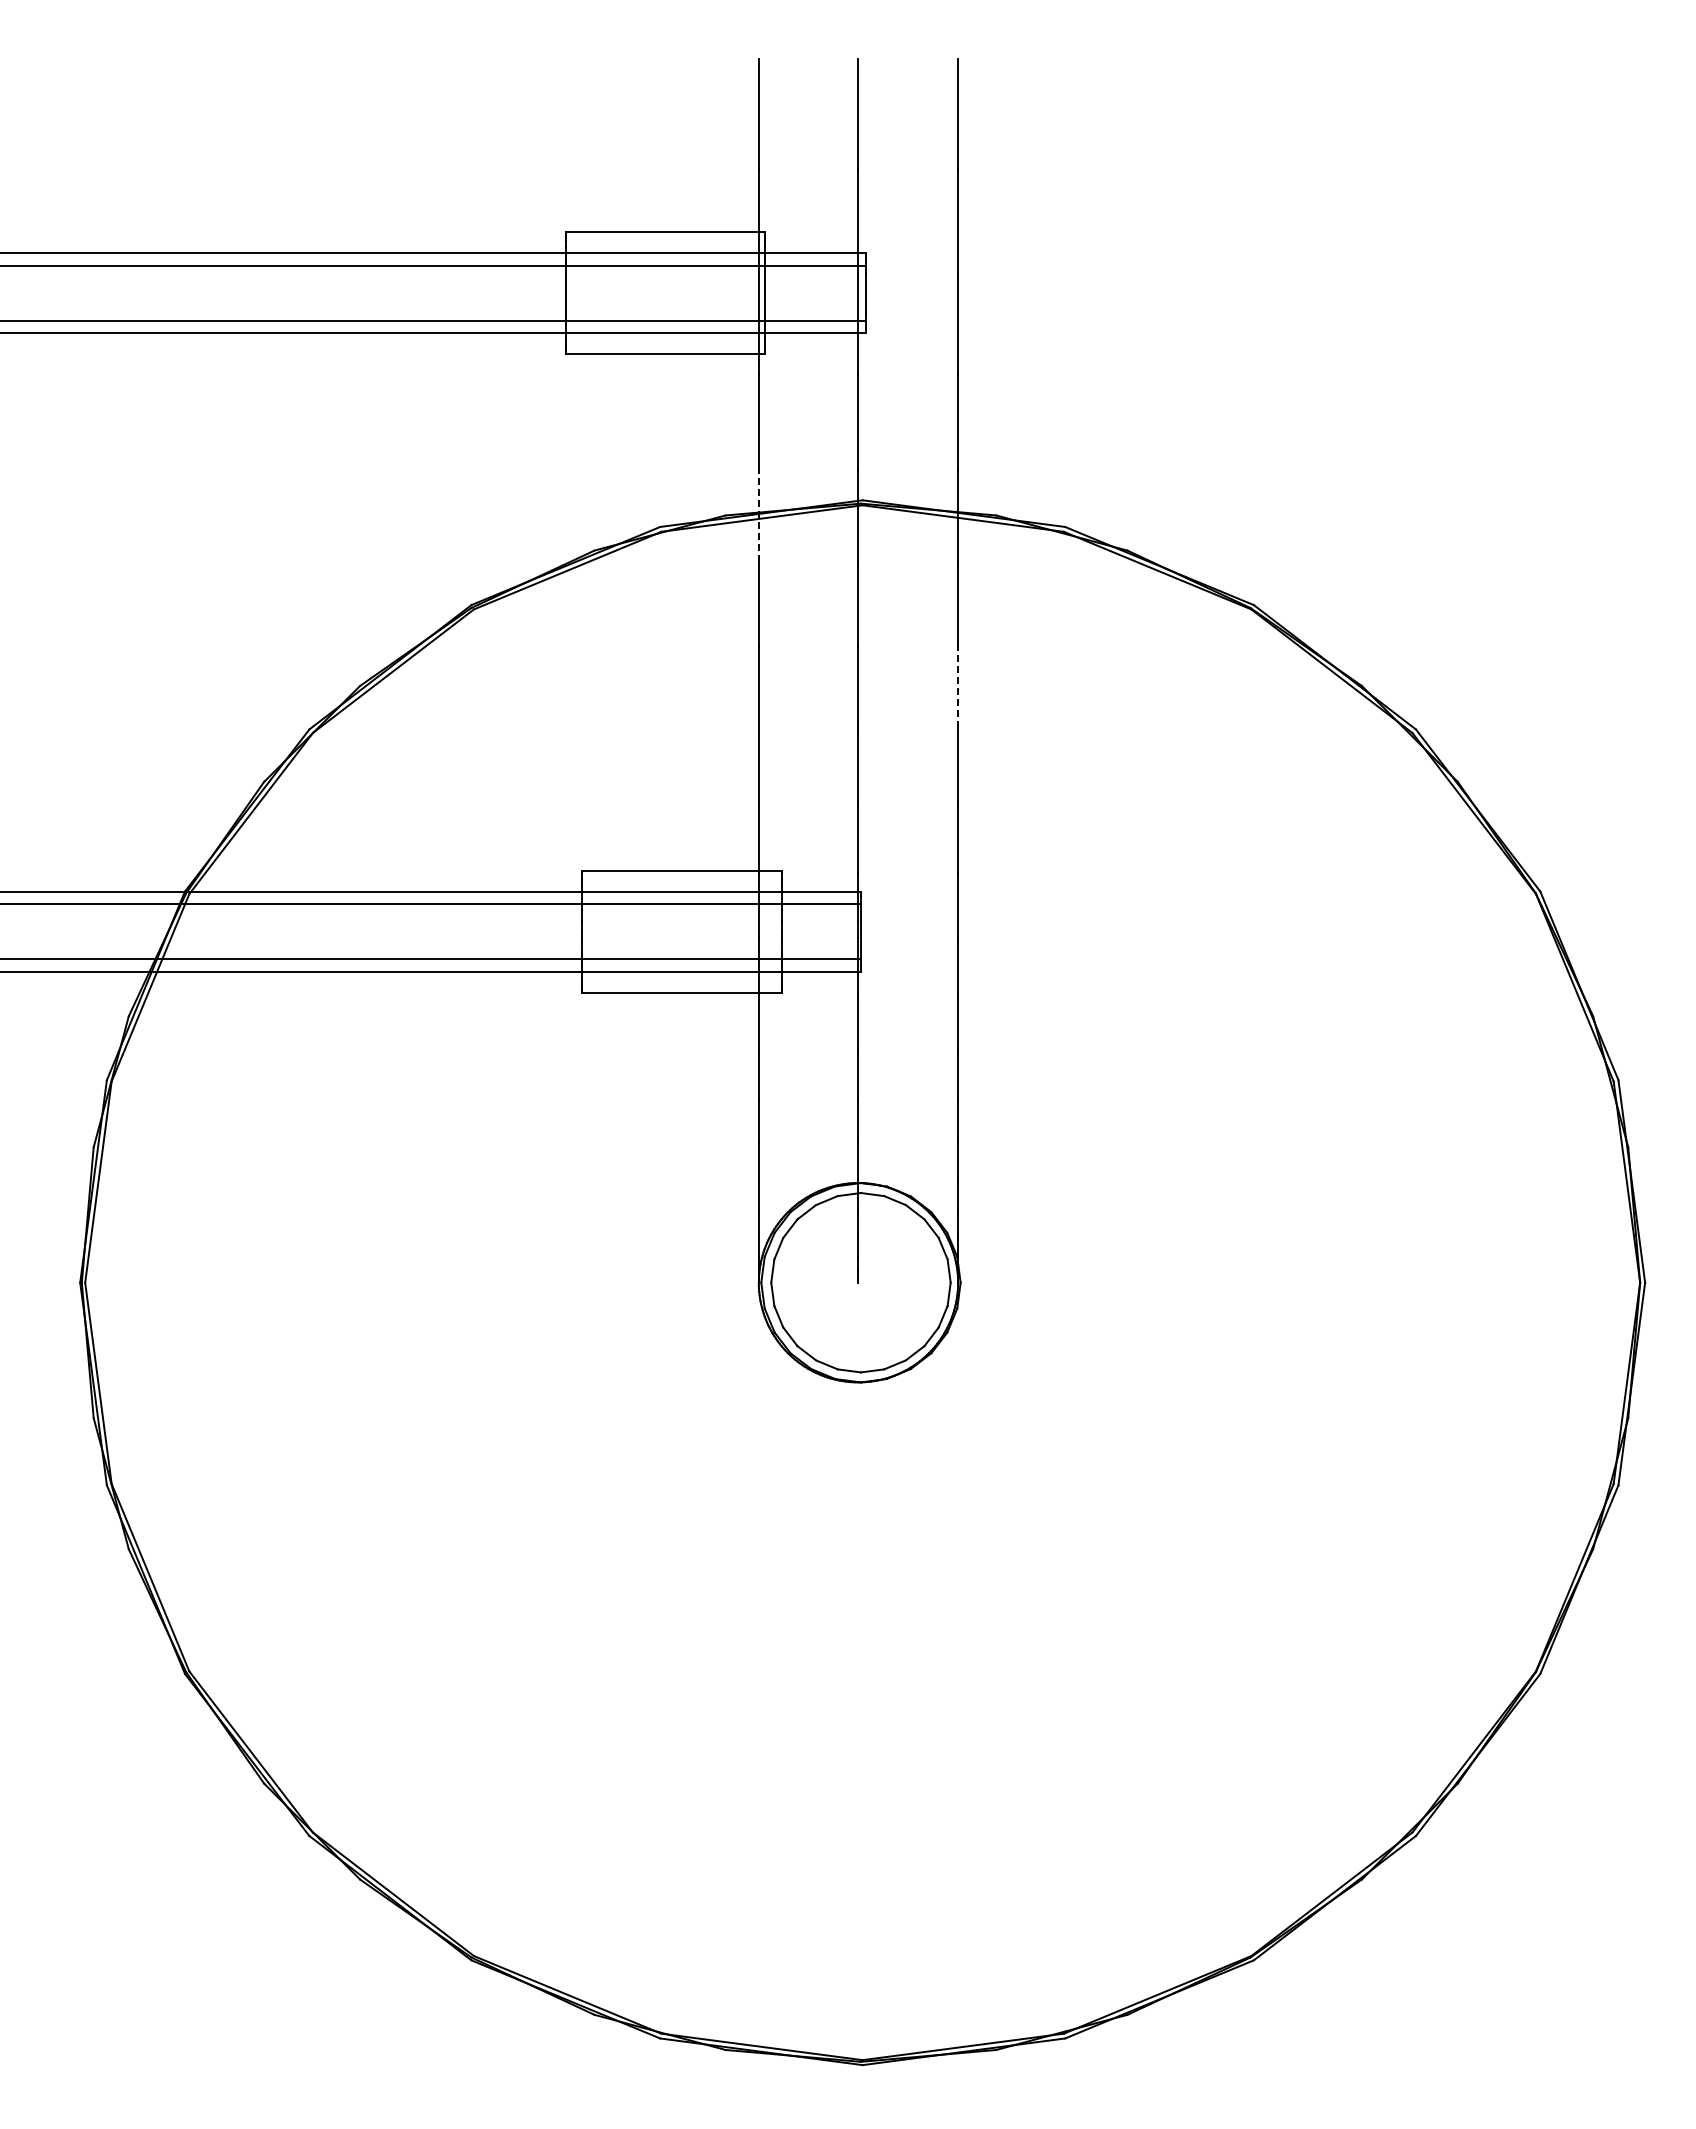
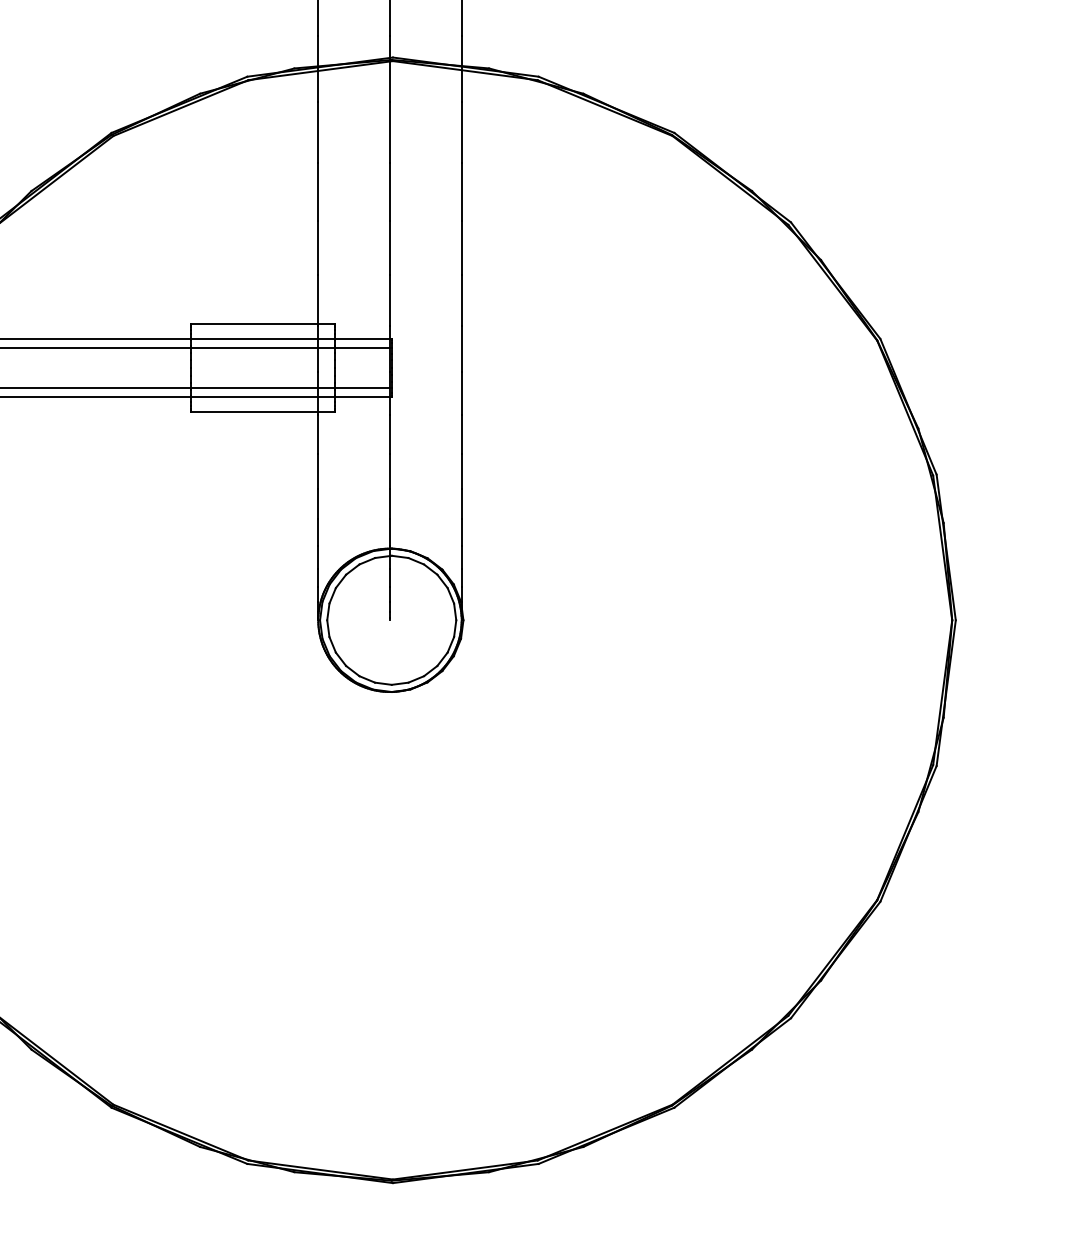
line: (758, 515) -> (318, 68), dashed -> solid
line: (958, 687) -> (461, 192), dashed -> solid

